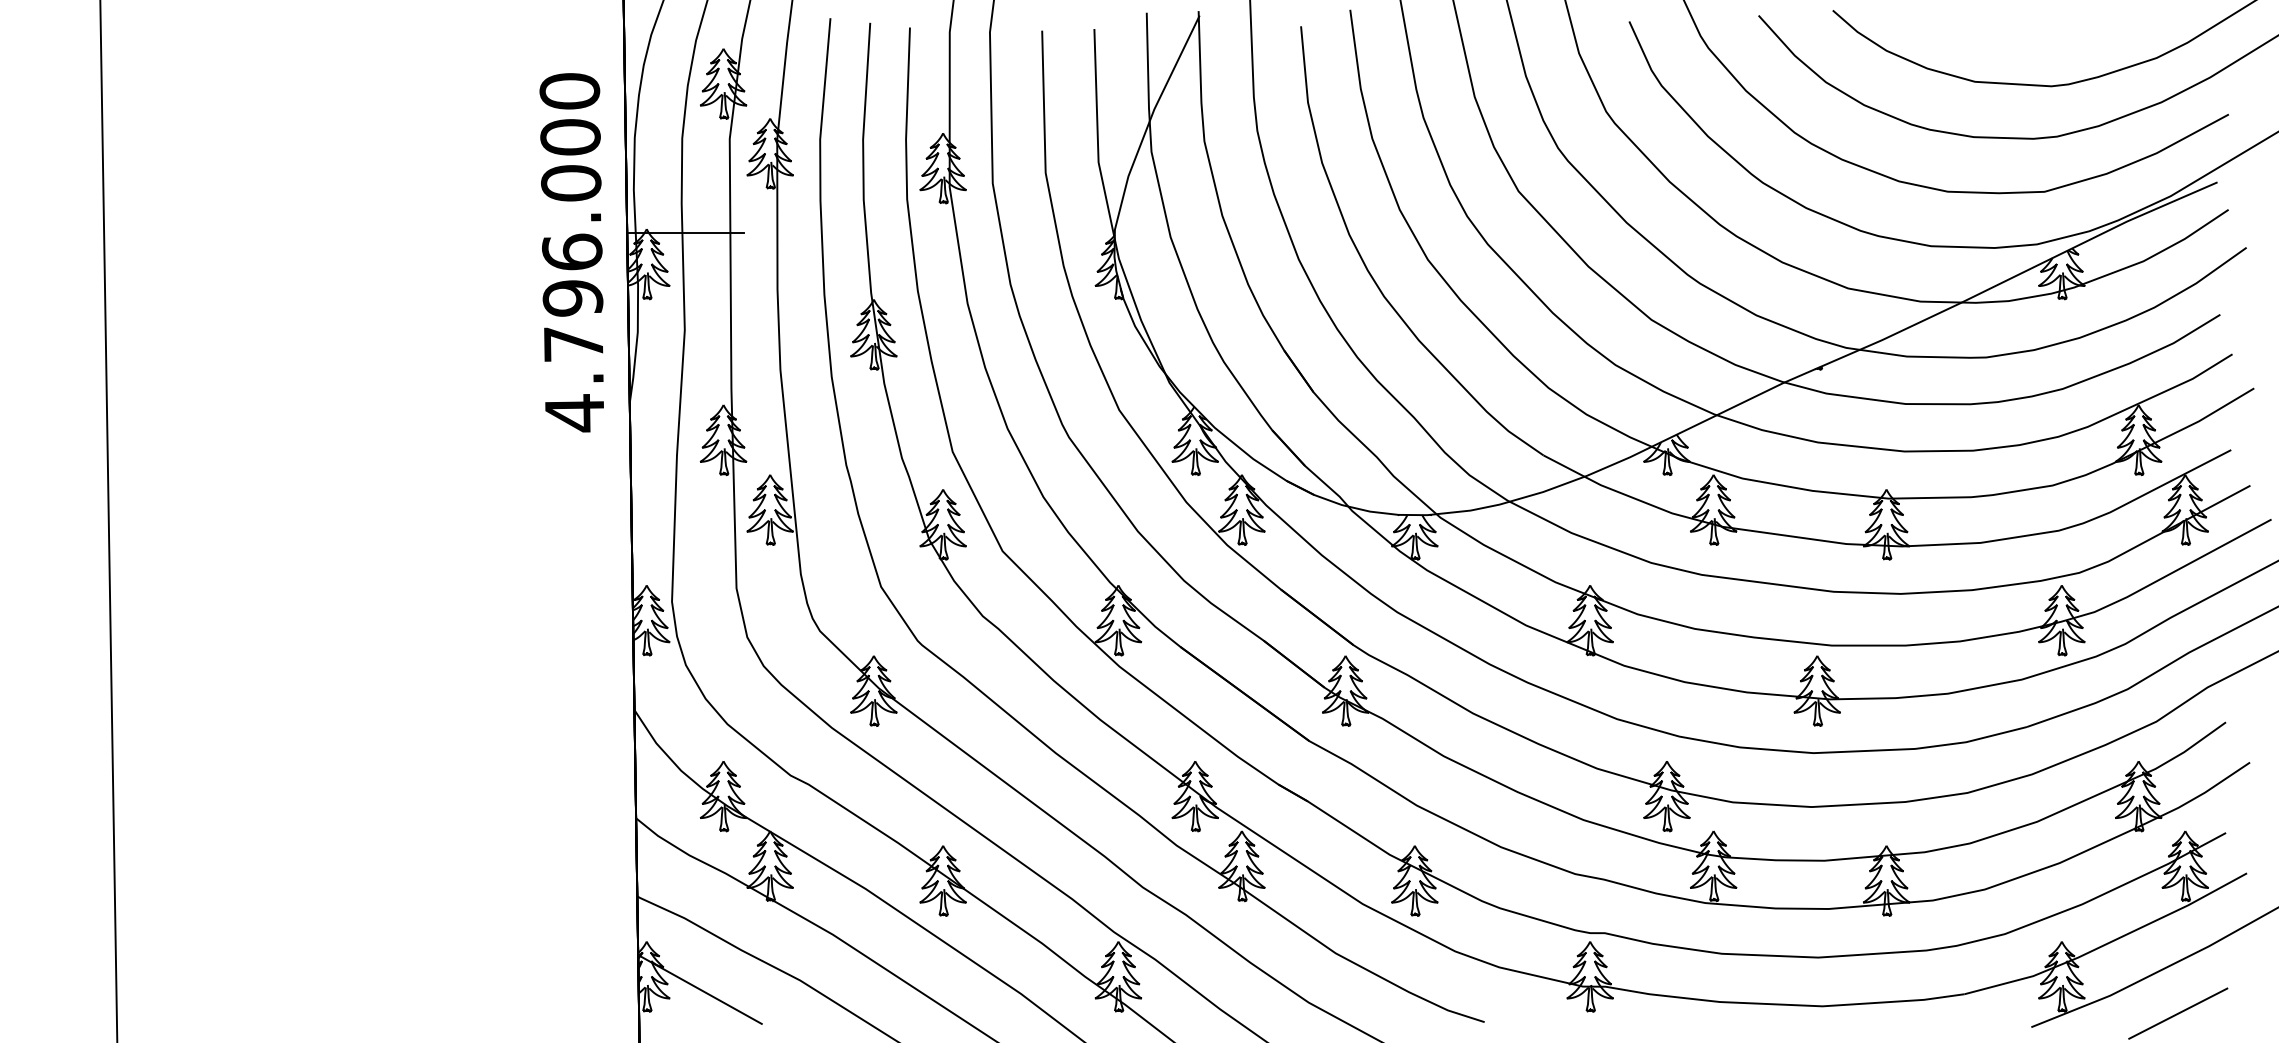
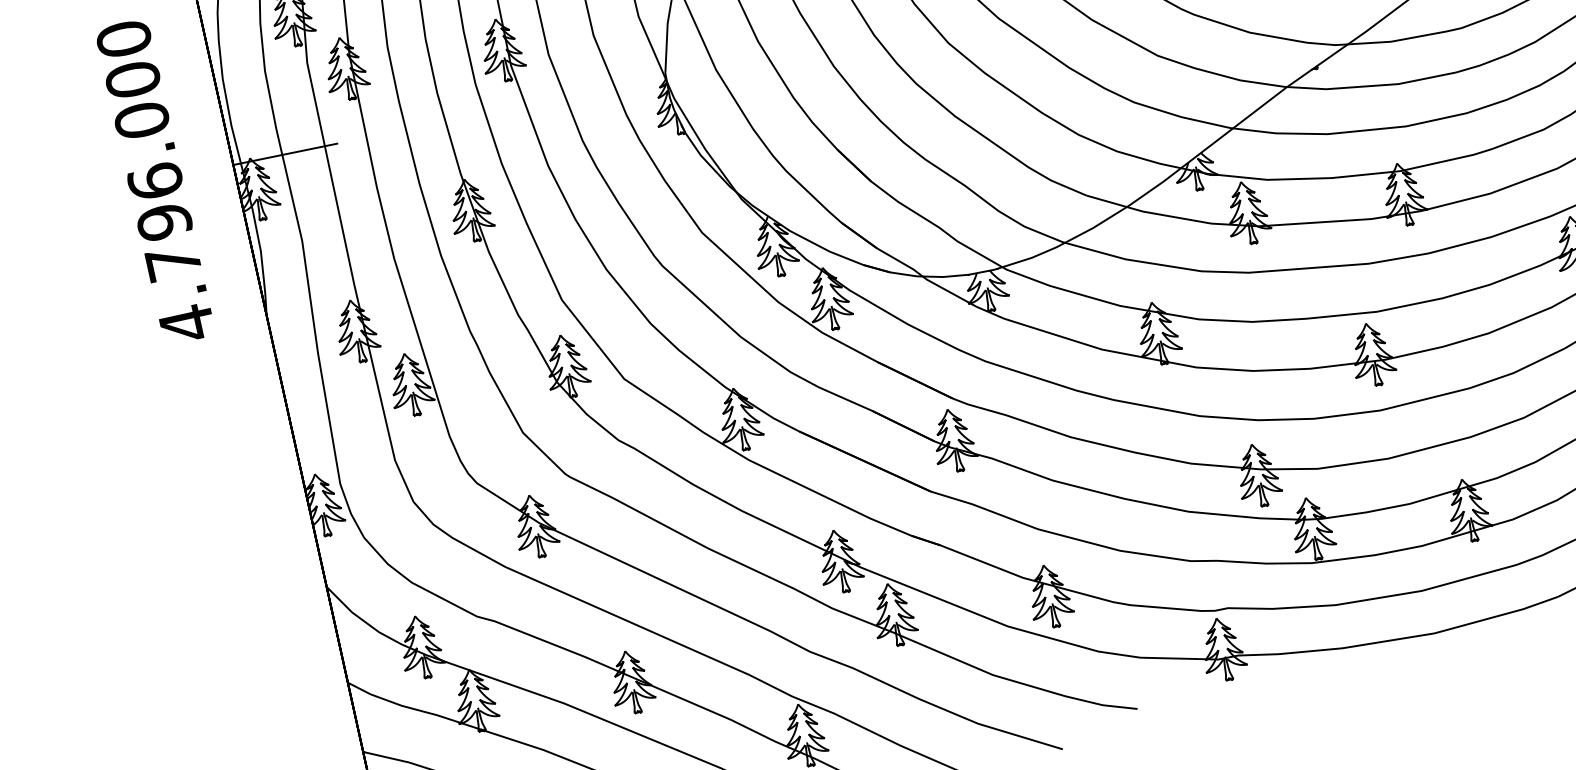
text: (571, 252) -> (154, 181), moved

